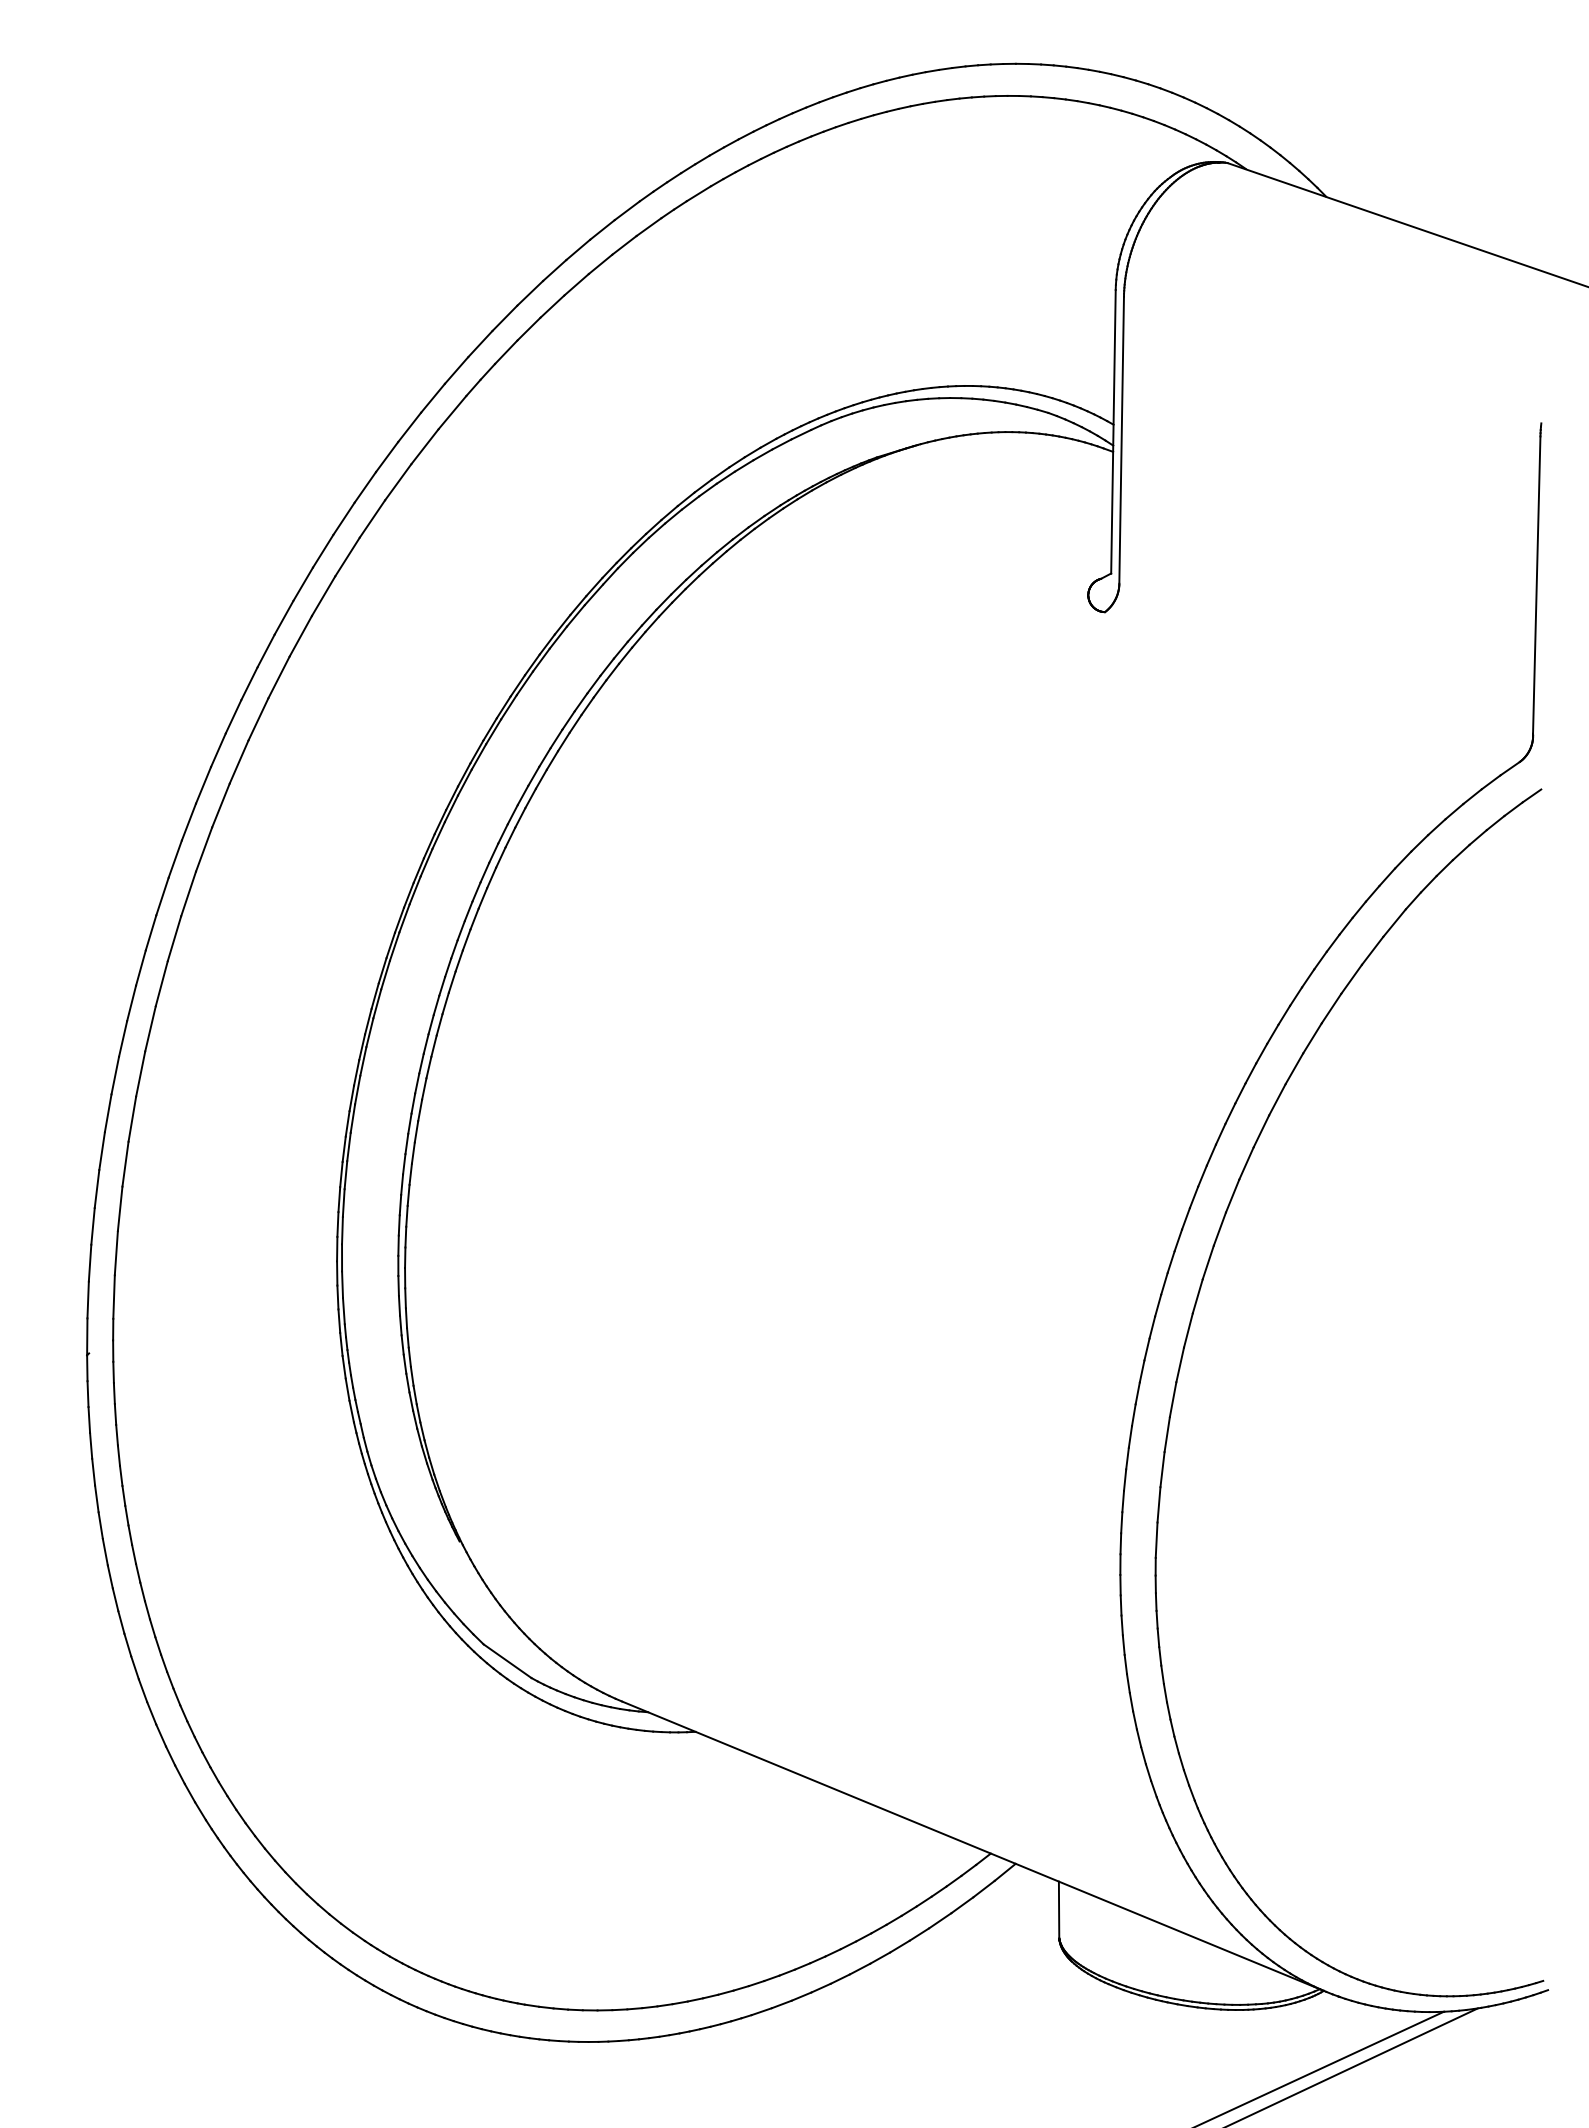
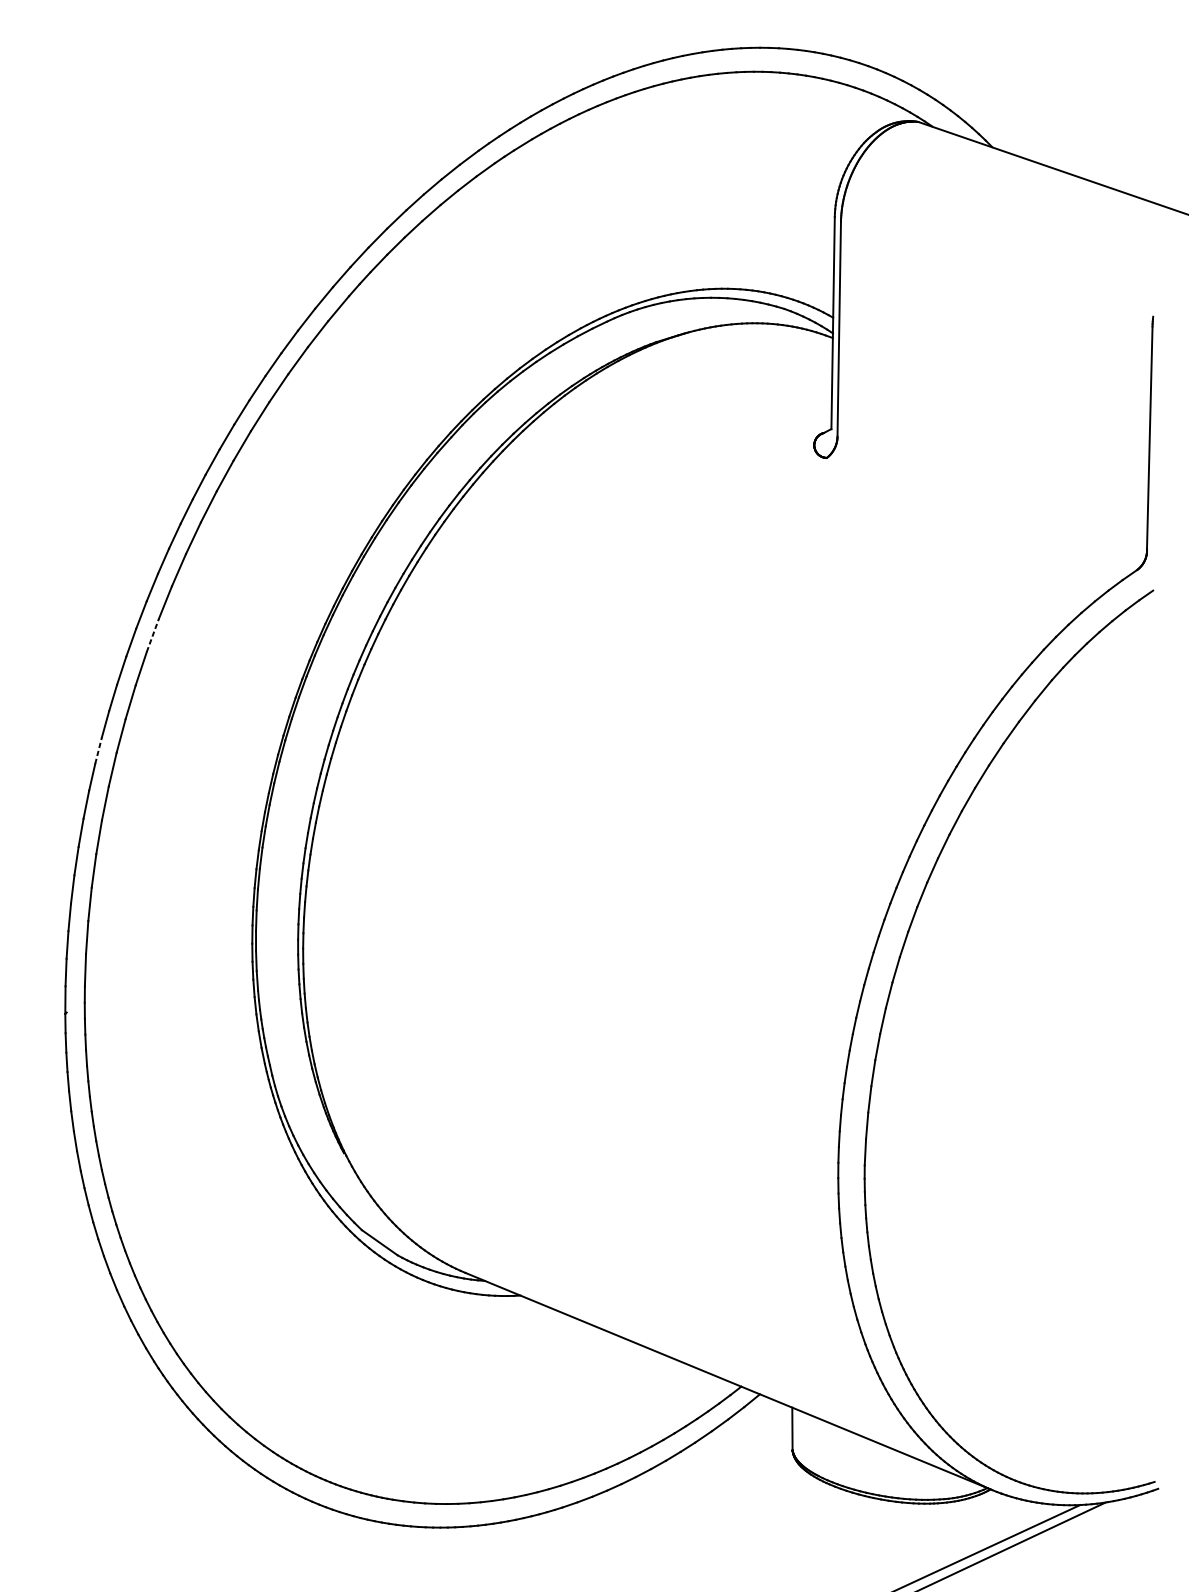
line: (204, 849) -> (153, 635), solid -> dashed
line: (131, 1002) -> (98, 749), solid -> dashed

